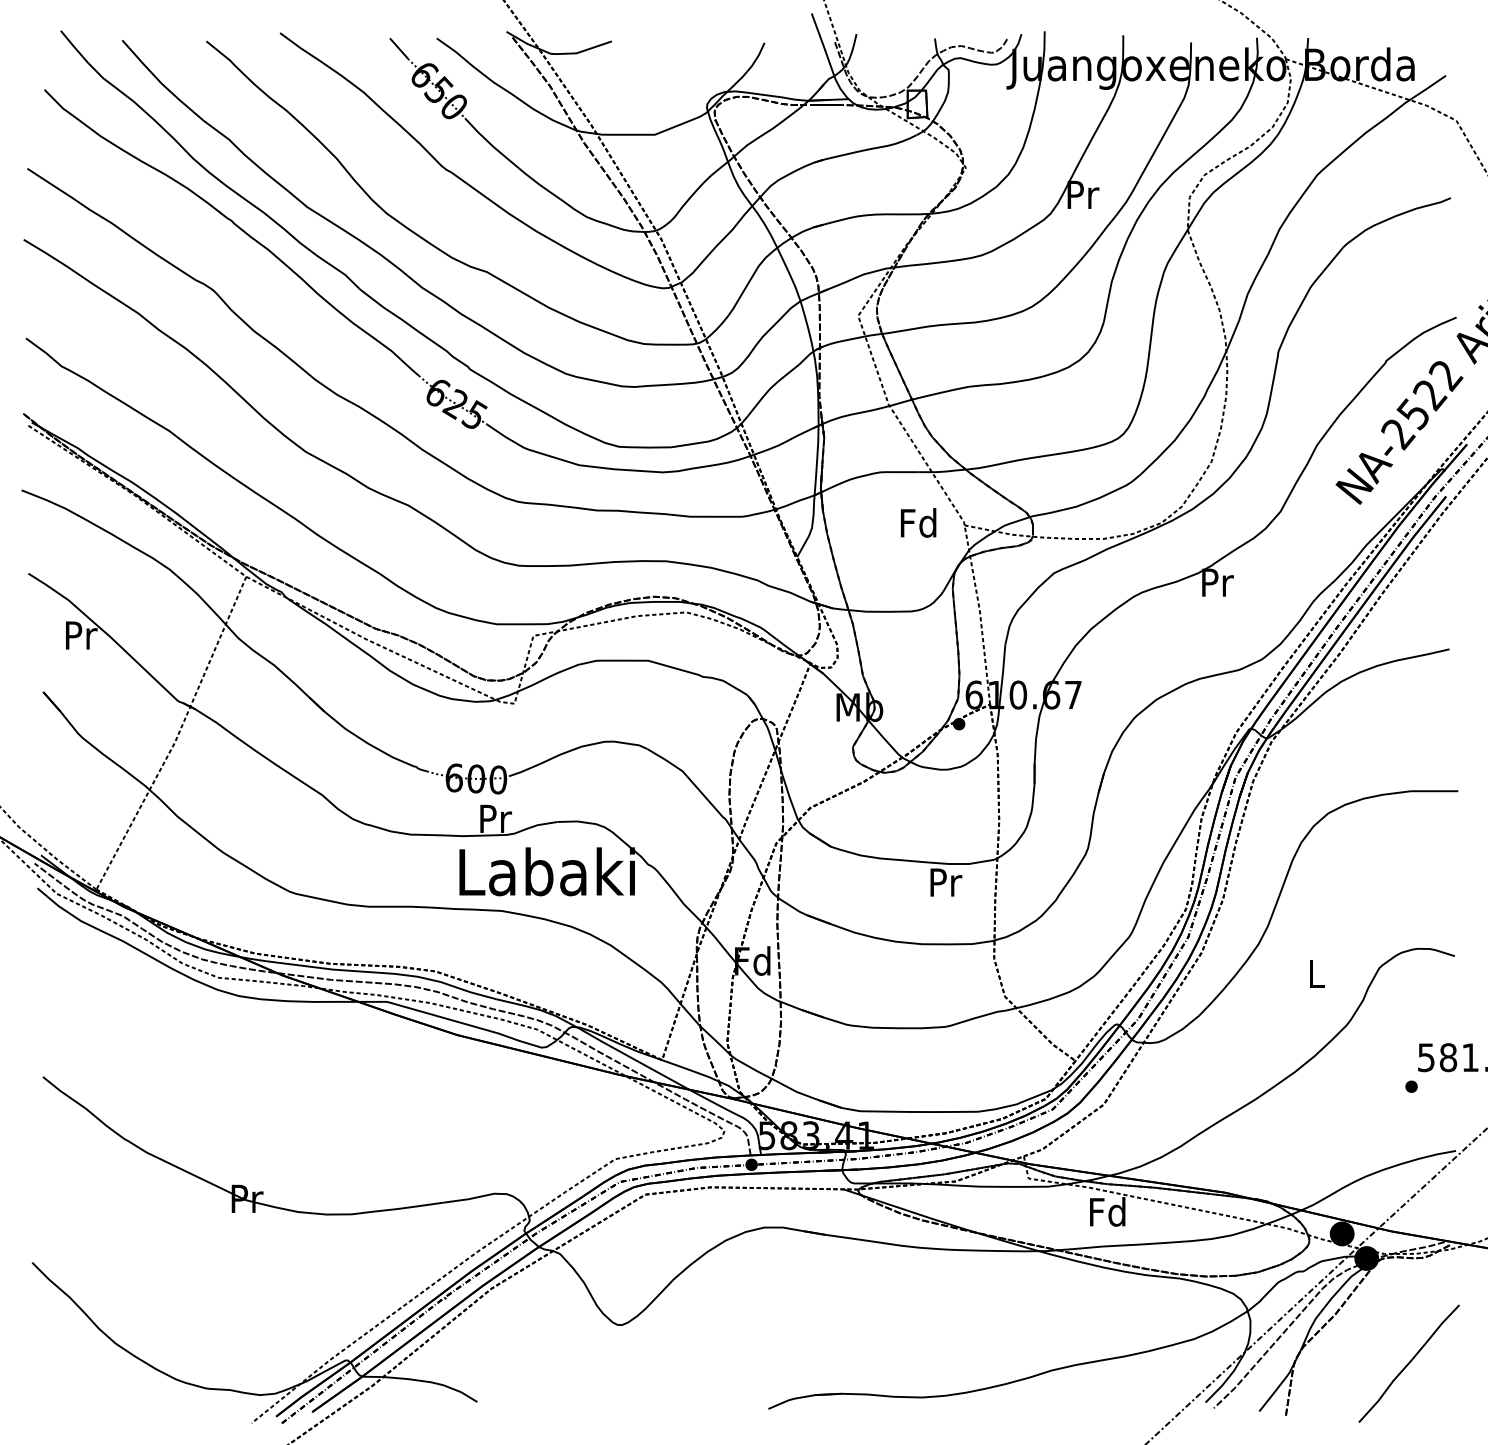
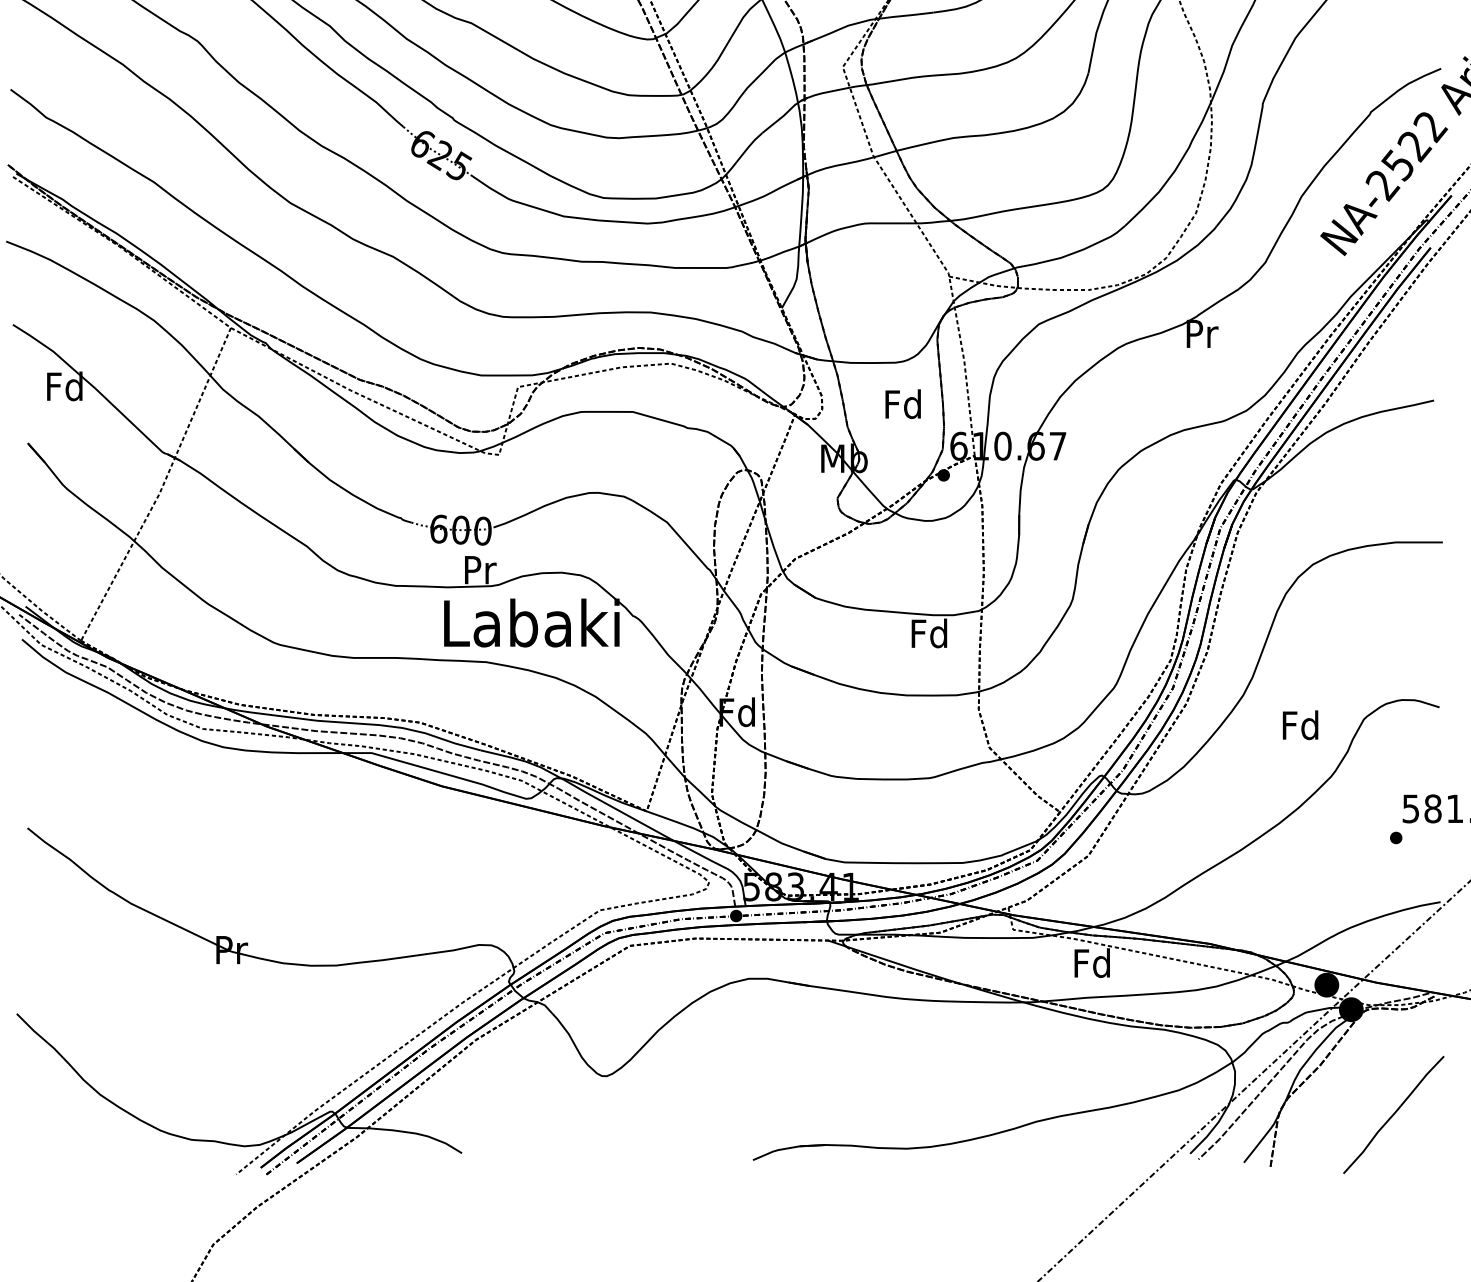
text: (918, 522) -> (903, 403), moved
text: (79, 635) -> (64, 386), Pr -> Fd
text: (944, 882) -> (929, 633), Pr -> Fd
text: (1315, 973) -> (1300, 724), L -> Fd

